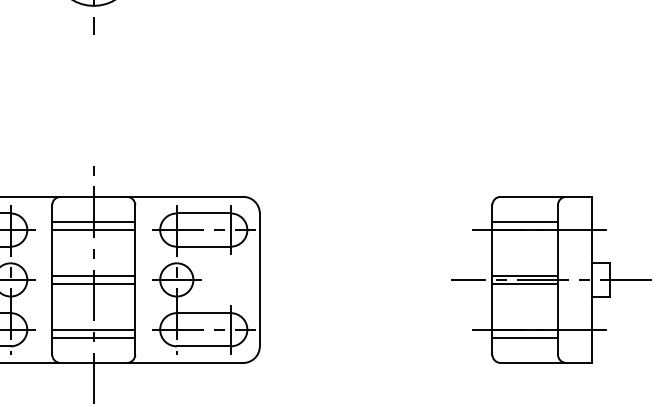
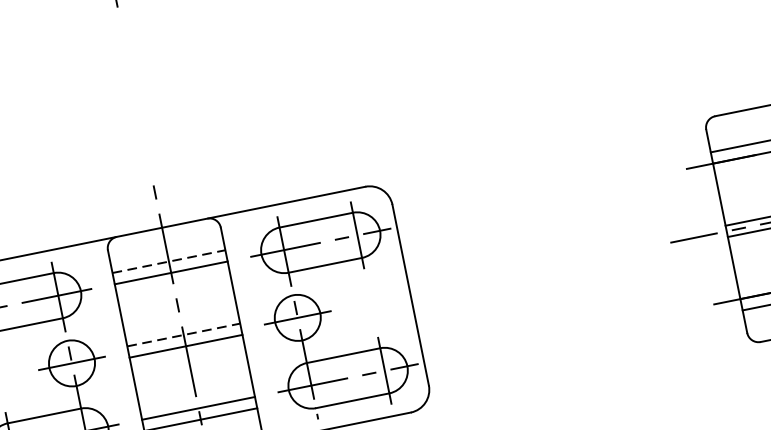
line: (93, 221) -> (168, 261), solid -> dashed
line: (93, 275) -> (183, 334), solid -> dashed

